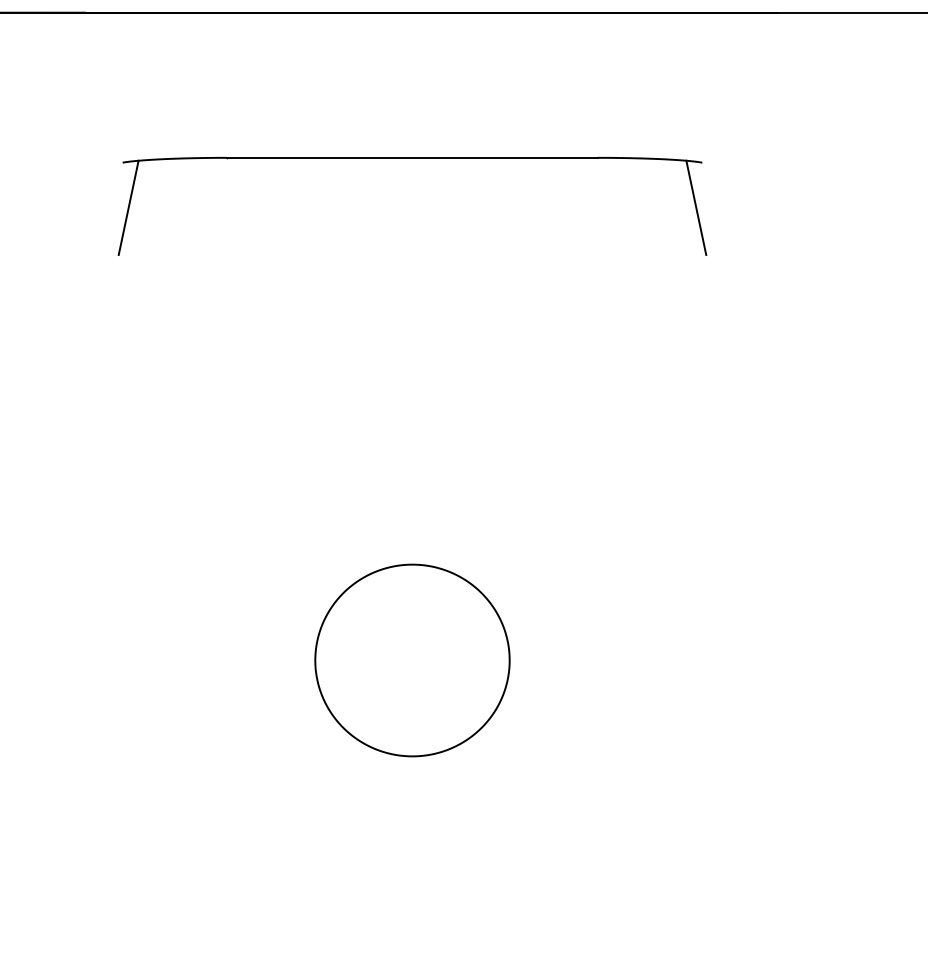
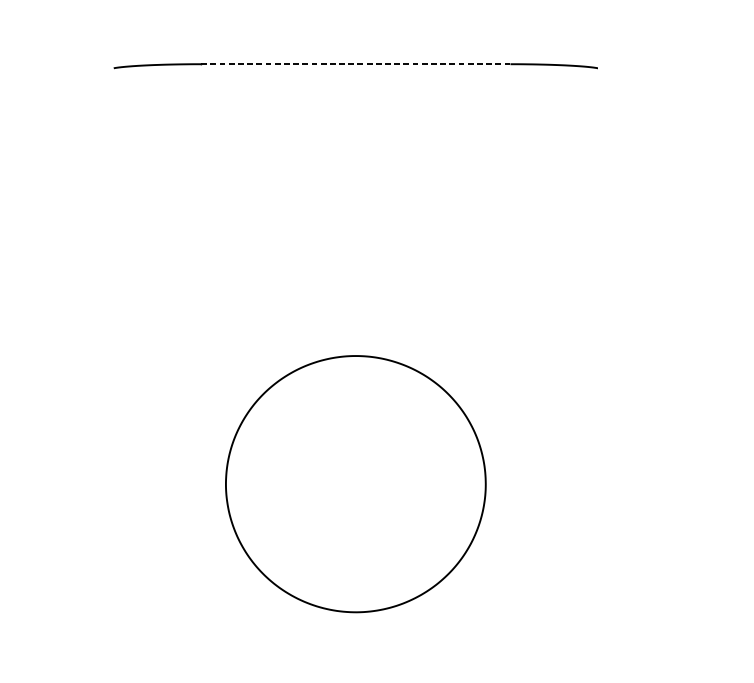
line: (412, 157) -> (355, 63), solid -> dashed
line: (128, 207) -> (118, 105), removed
line: (696, 207) -> (593, 105), removed
part: (412, 660) -> (355, 484), size x1.6

